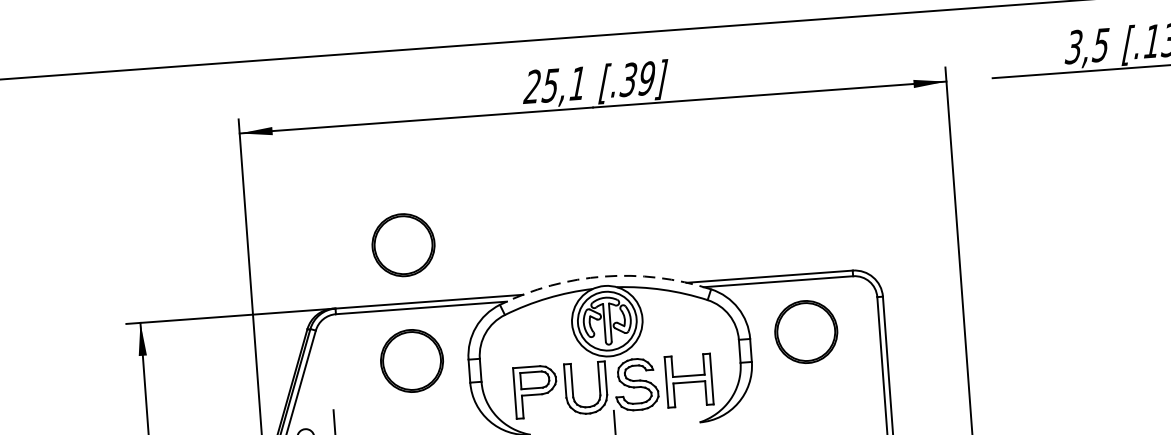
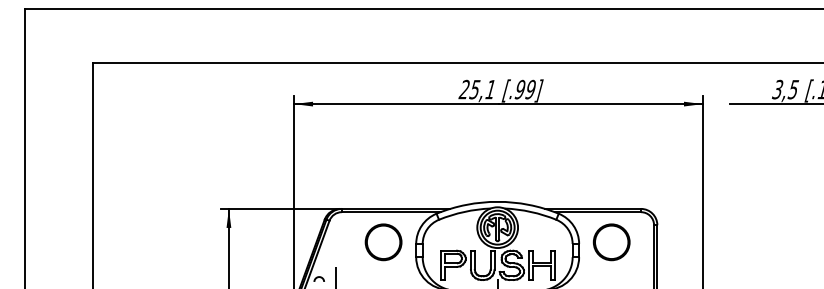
text: (627, 79) -> (519, 89), [.39] -> [.99]
part: (403, 245) -> (383, 175), removed
arc: (603, 275) -> (497, 201), dashed -> solid

